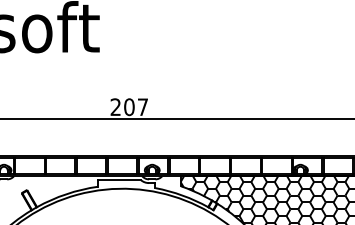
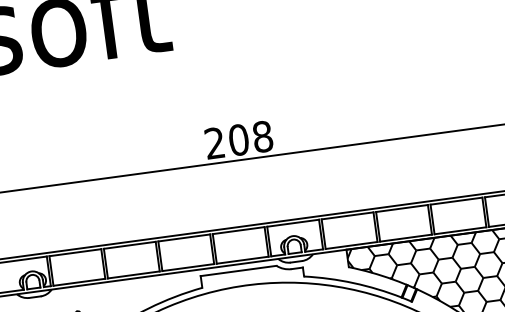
text: (142, 107) -> (262, 137), 207 -> 208

